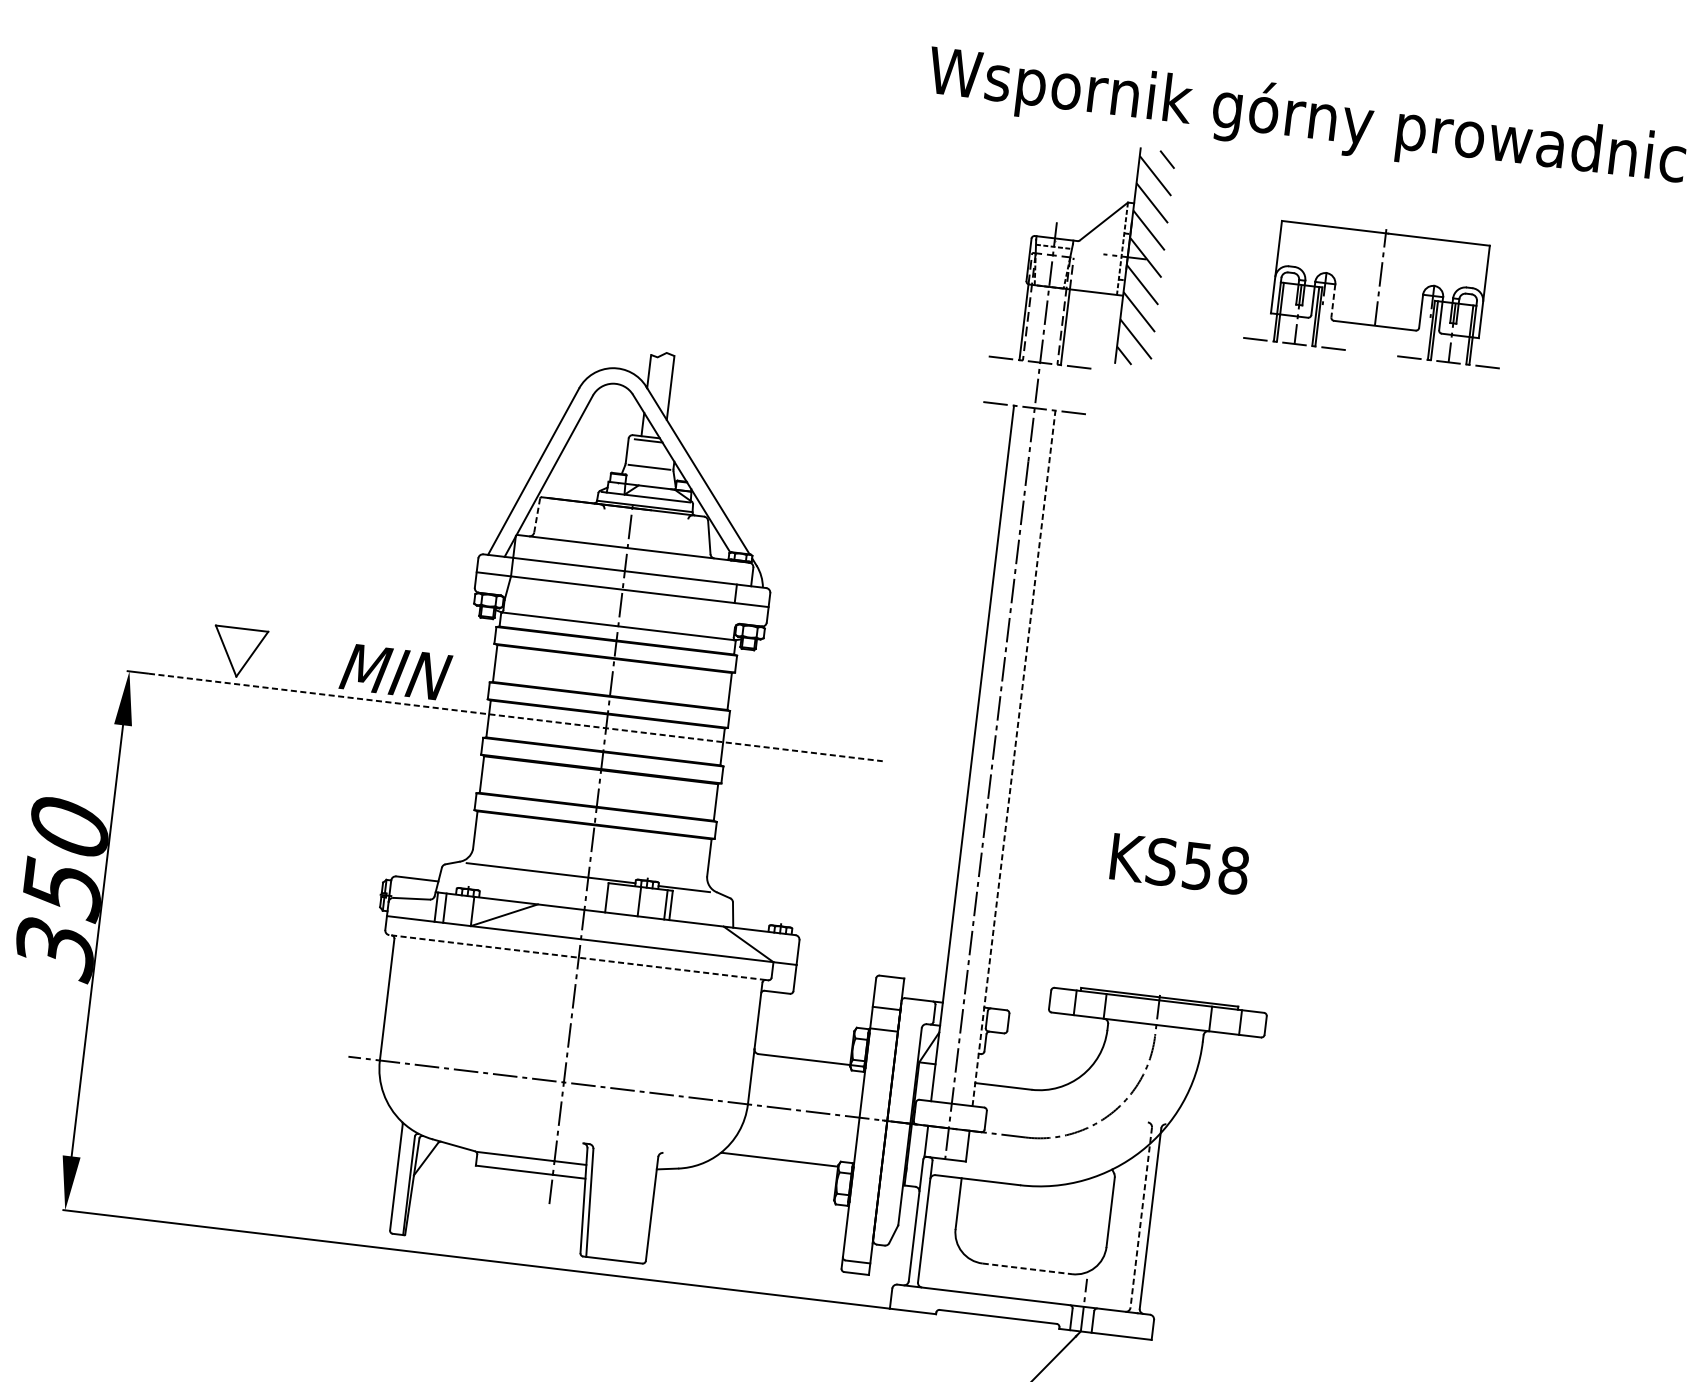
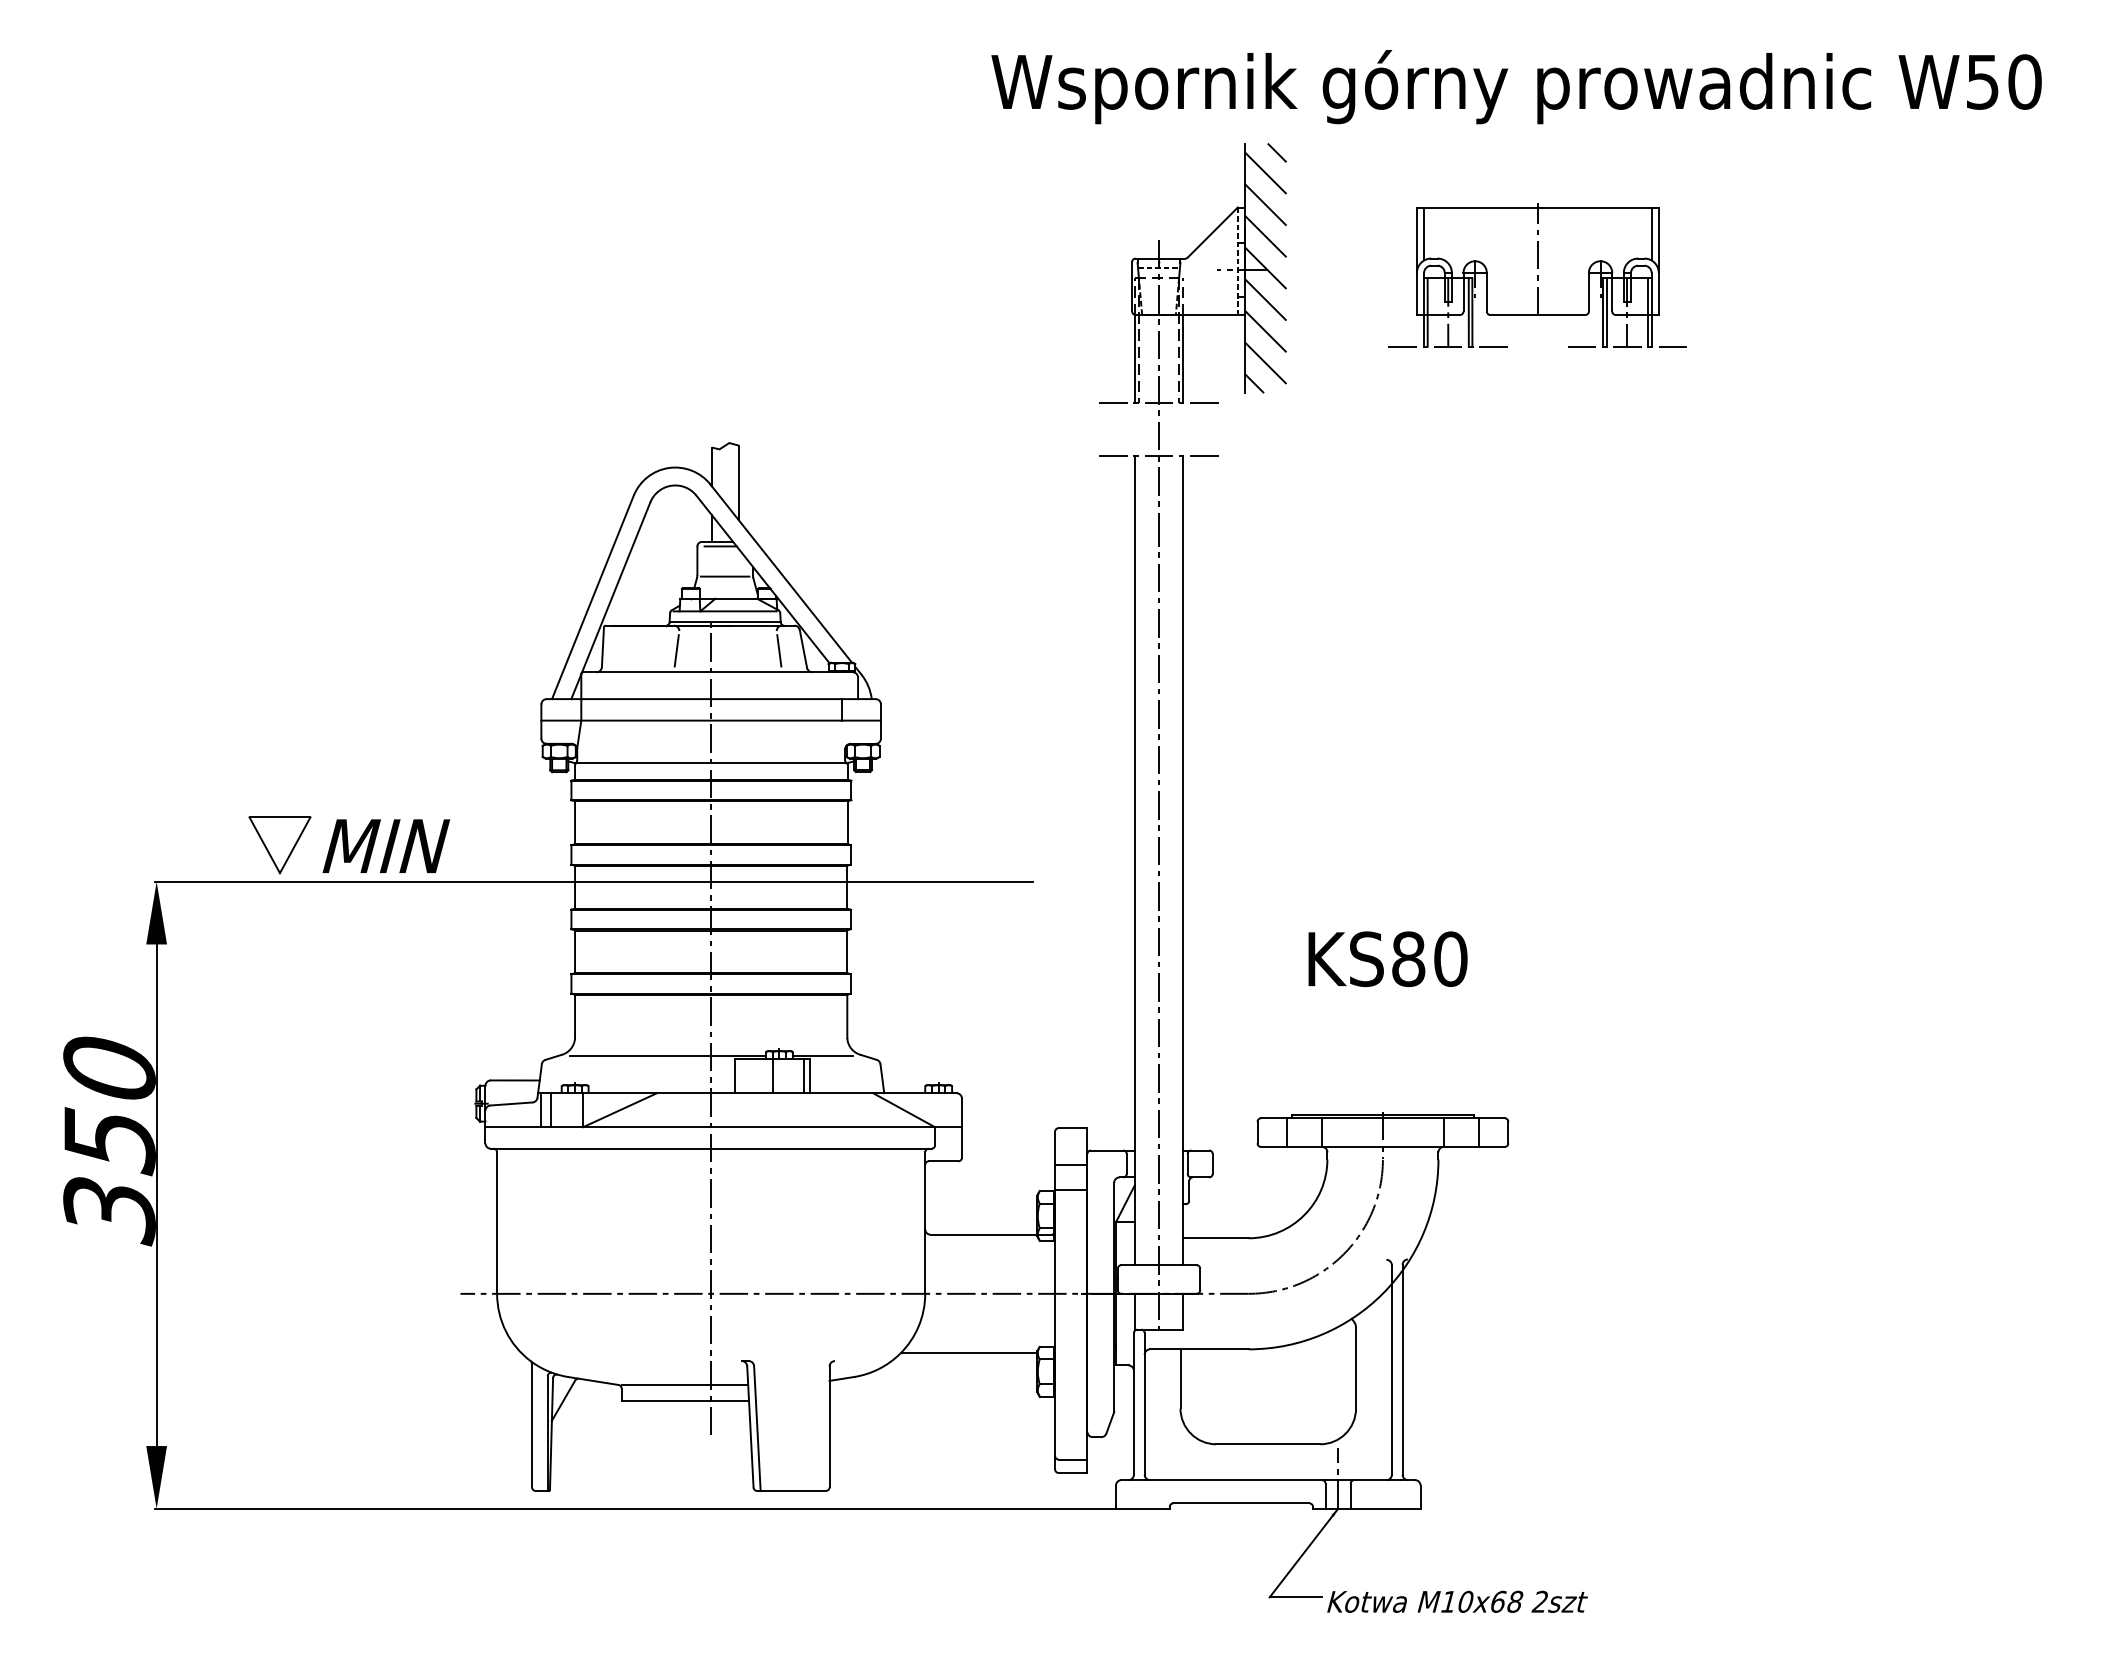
line: (1285, 244) -> (1424, 233), added
line: (1480, 267) -> (1651, 233), added
line: (1333, 301) -> (1486, 292), dashed -> solid
line: (536, 515) -> (602, 647), dashed -> solid
line: (600, 525) -> (676, 650), added
line: (688, 536) -> (779, 650), added
text: (396, 671) -> (386, 845), moved
line: (516, 717) -> (606, 881), dashed -> solid
line: (1014, 758) -> (1183, 860), dashed -> solid
text: (1215, 868) -> (1429, 959), KS58 -> KS80
line: (577, 957) -> (709, 1148), dashed -> solid
line: (1140, 1217) -> (1391, 1369), dashed -> solid
line: (1027, 1269) -> (1268, 1444), dashed -> solid

